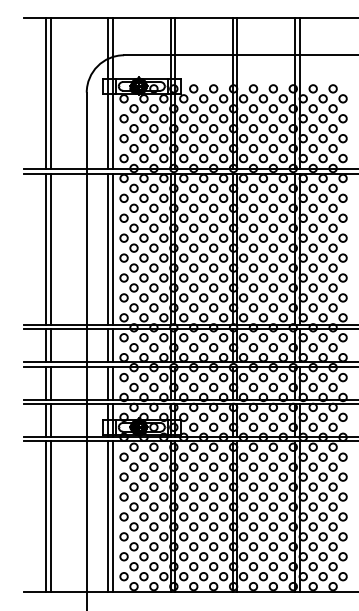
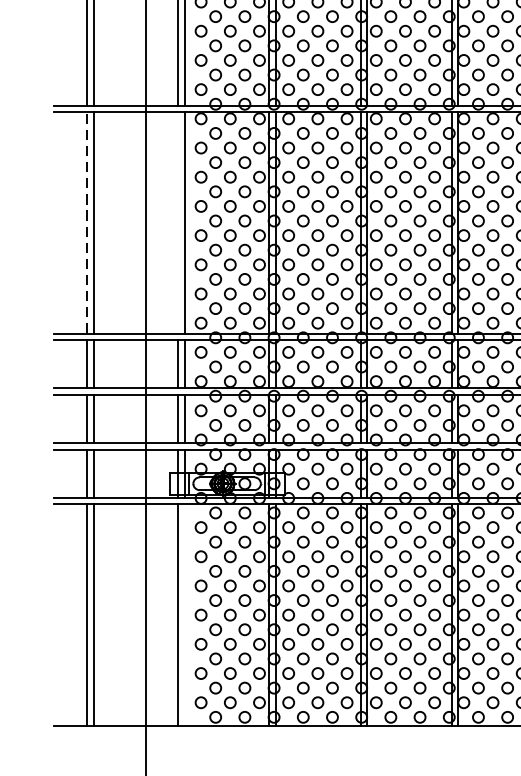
line: (108, 248) -> (178, 221), removed
line: (46, 249) -> (87, 222), solid -> dashed
line: (112, 516) -> (184, 614), removed

